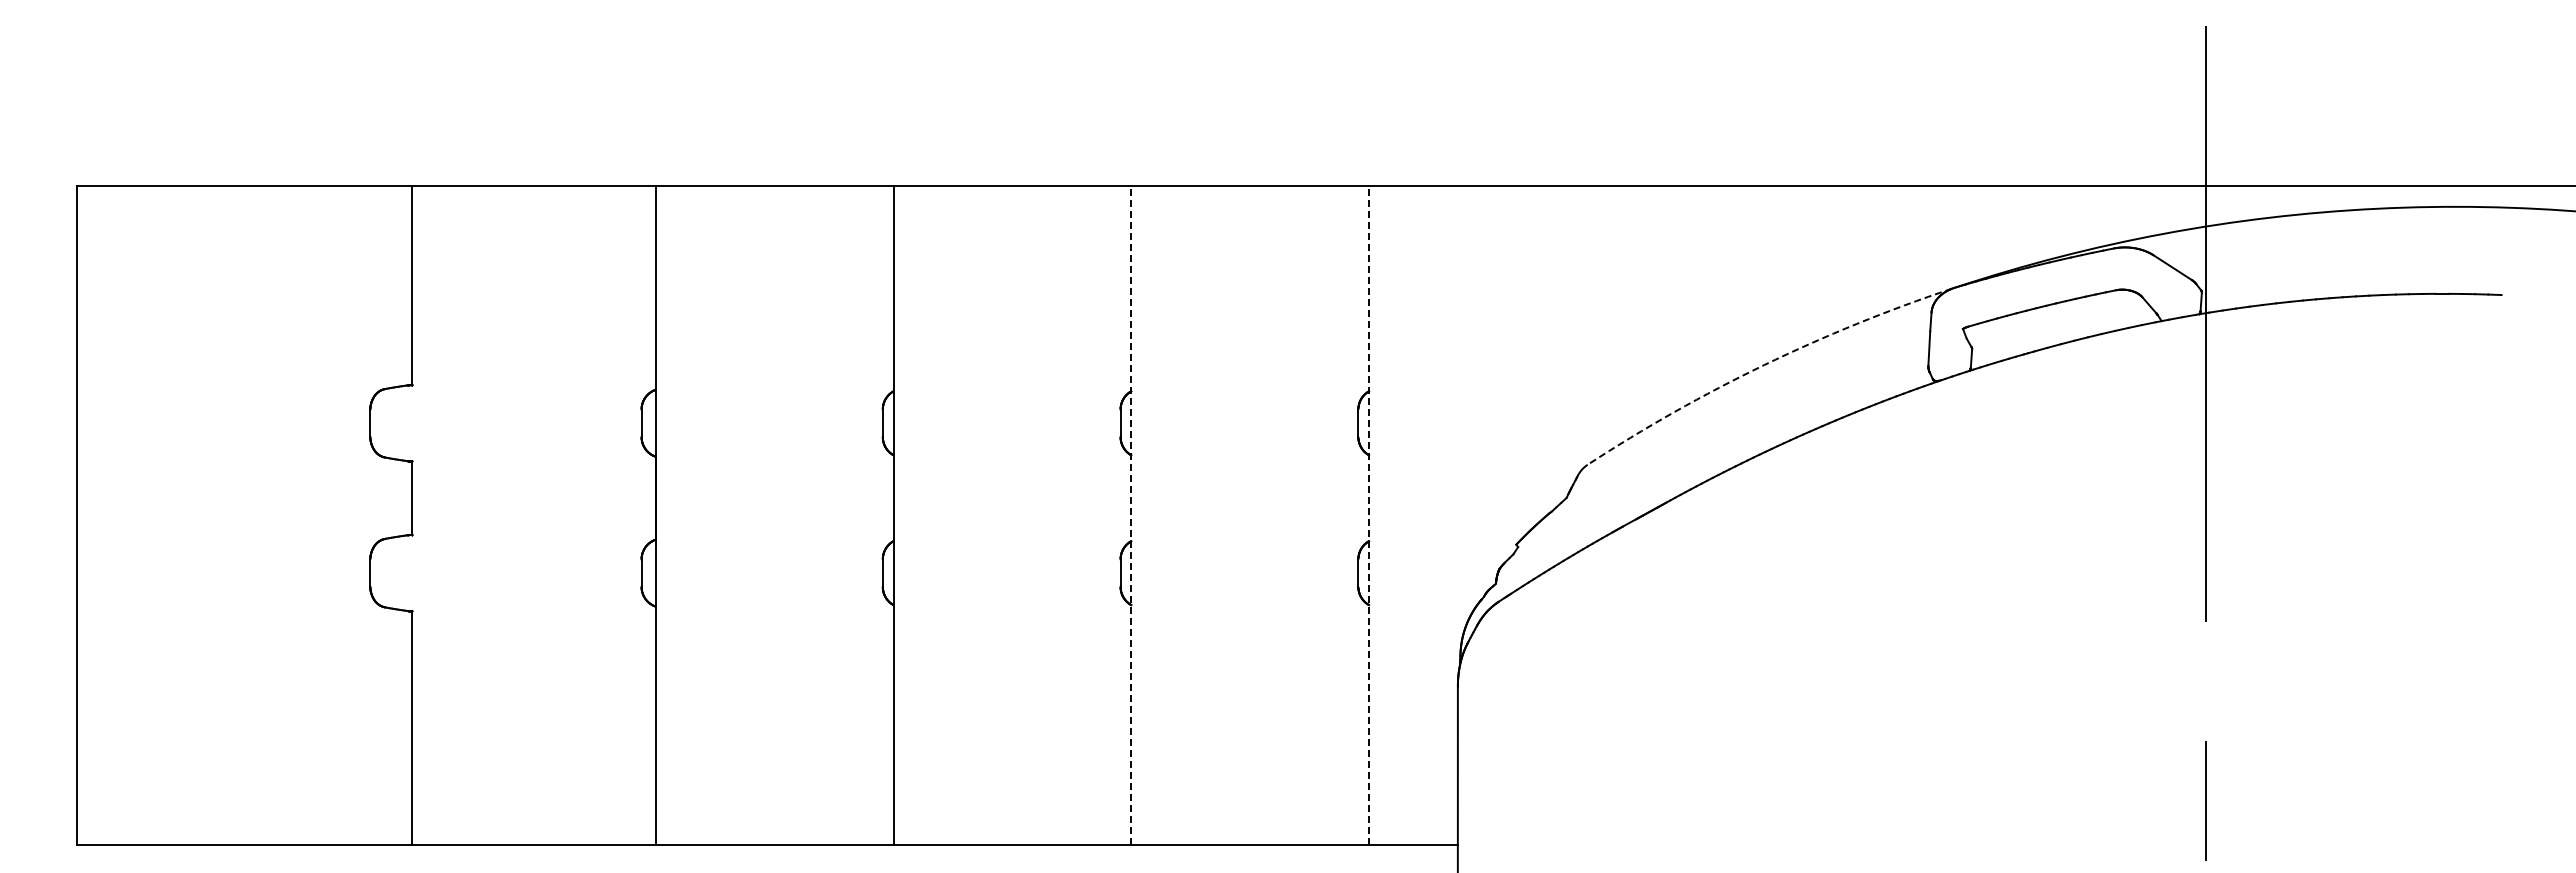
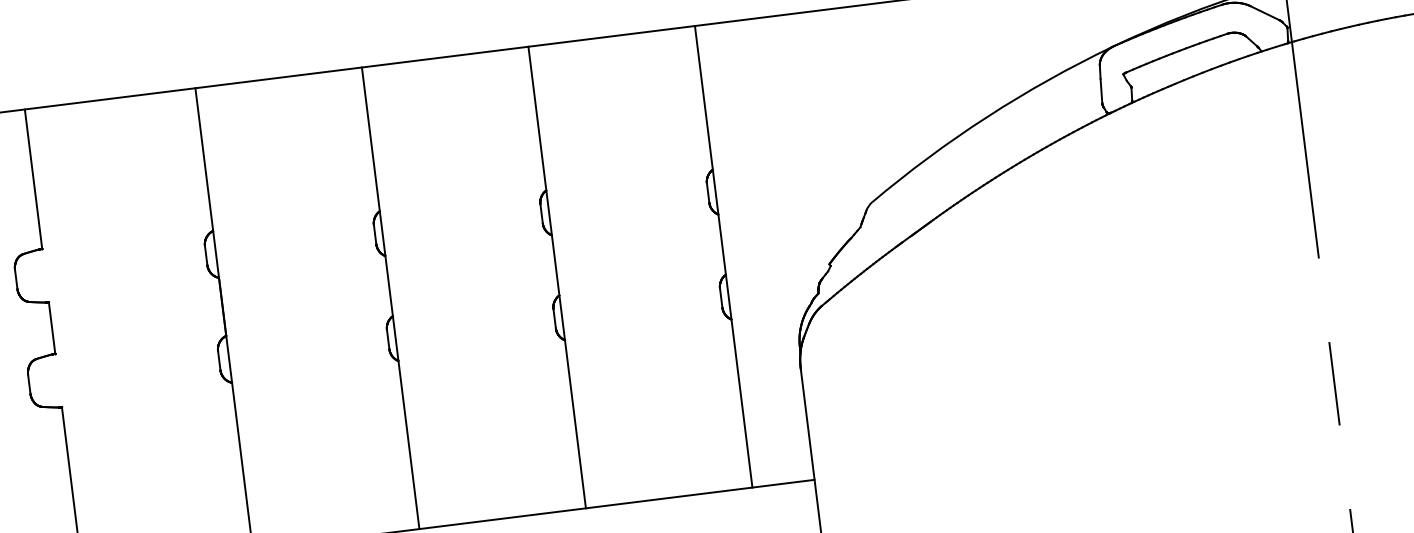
arc: (1764, 365) -> (987, 117), dashed -> solid
line: (1131, 515) -> (557, 277), dashed -> solid
line: (1369, 515) -> (723, 256), dashed -> solid

